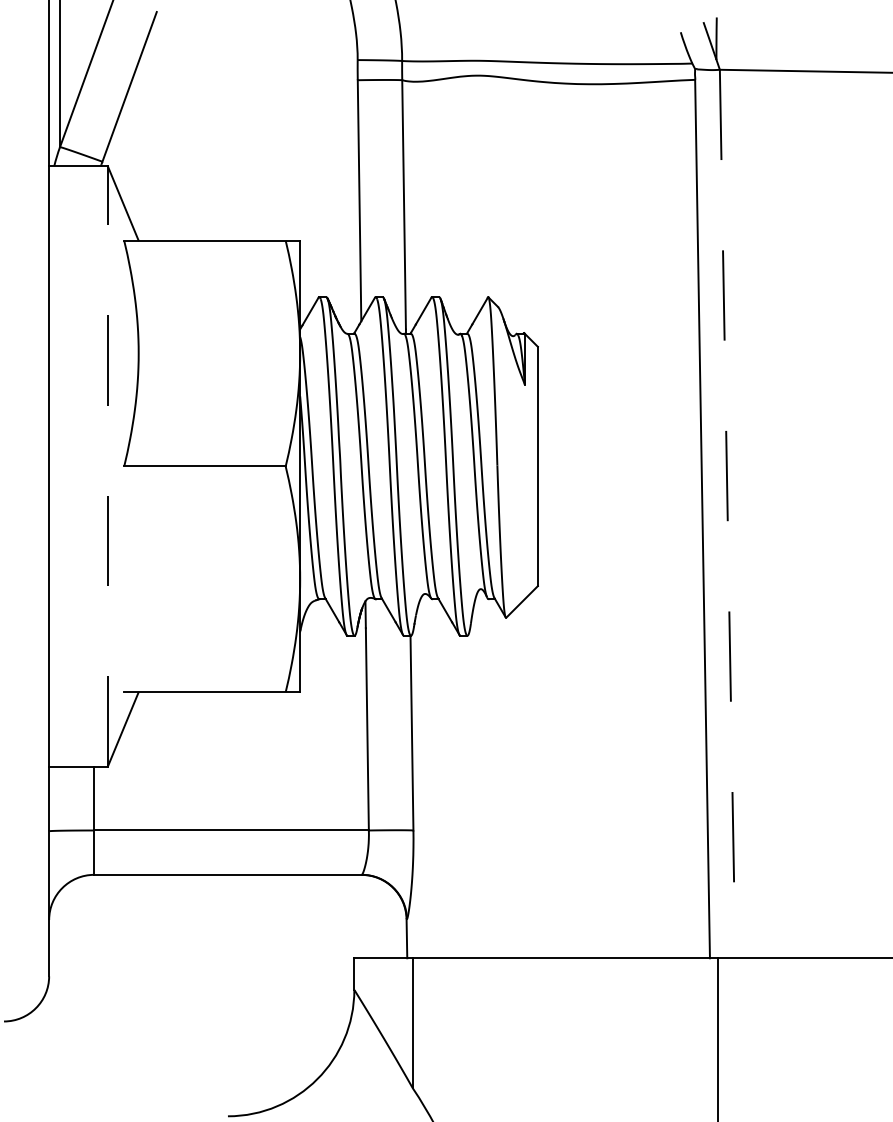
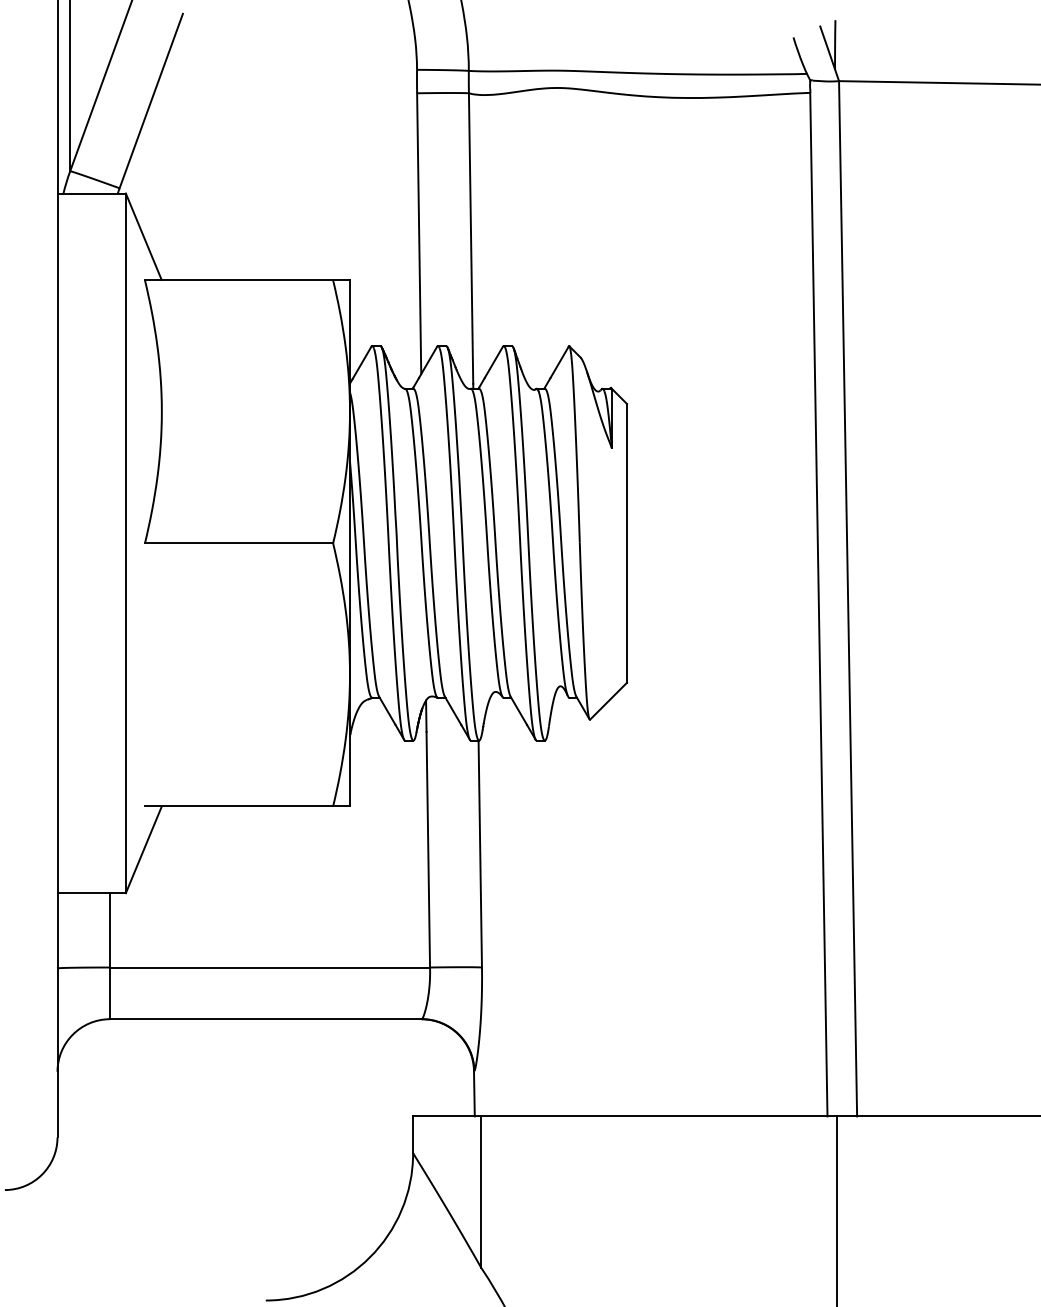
line: (107, 465) -> (125, 542), dashed -> solid
line: (727, 514) -> (847, 599), dashed -> solid

